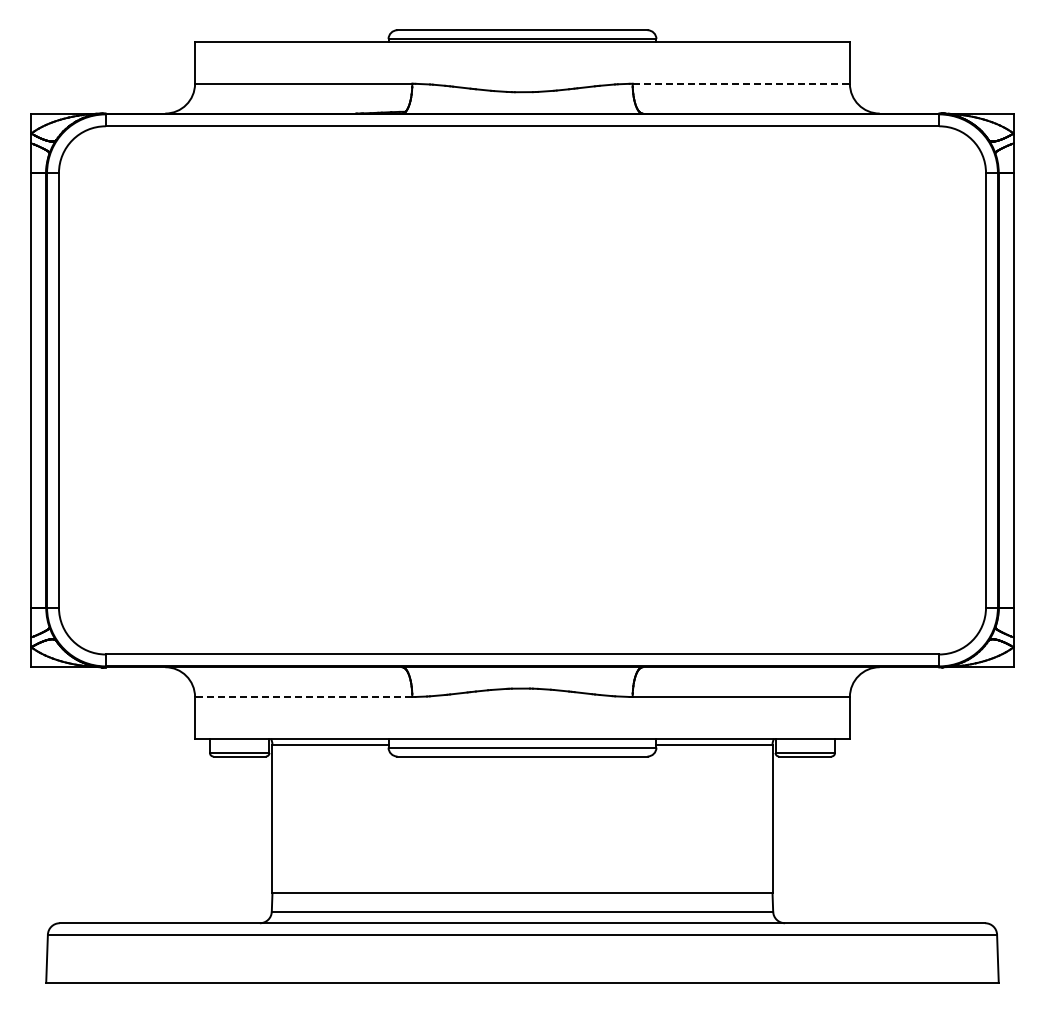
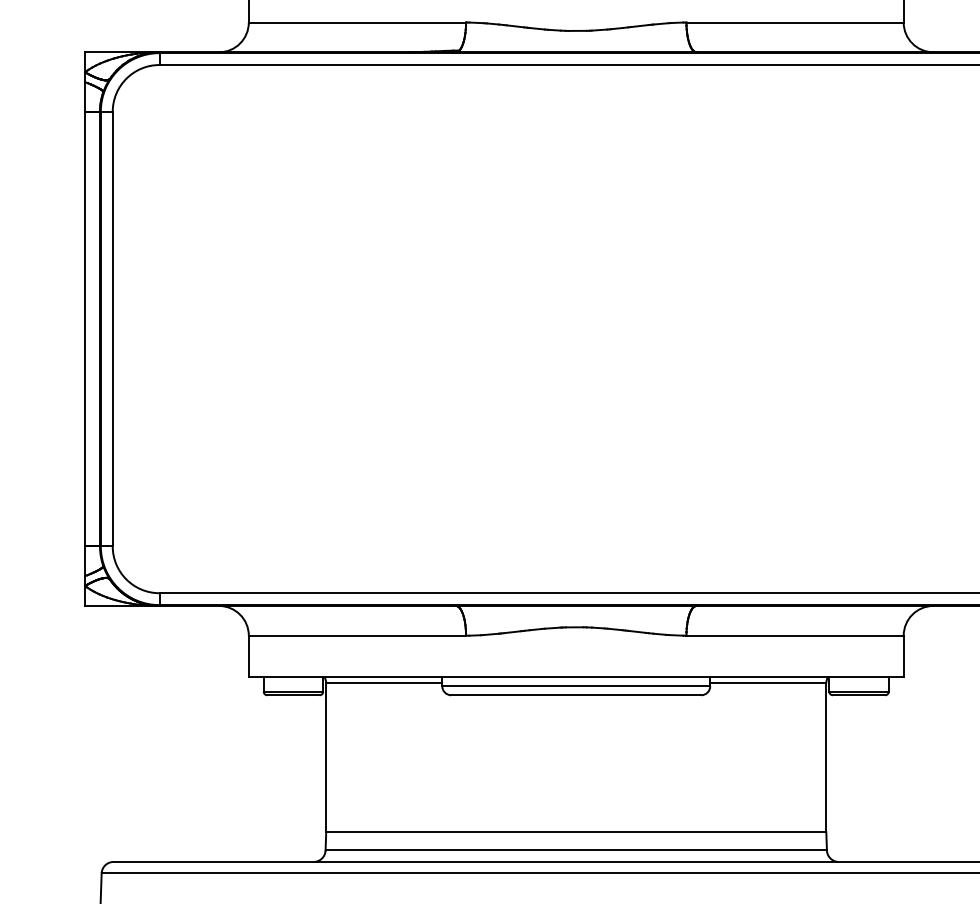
line: (741, 83) -> (795, 22), dashed -> solid
line: (303, 697) -> (357, 636), dashed -> solid

